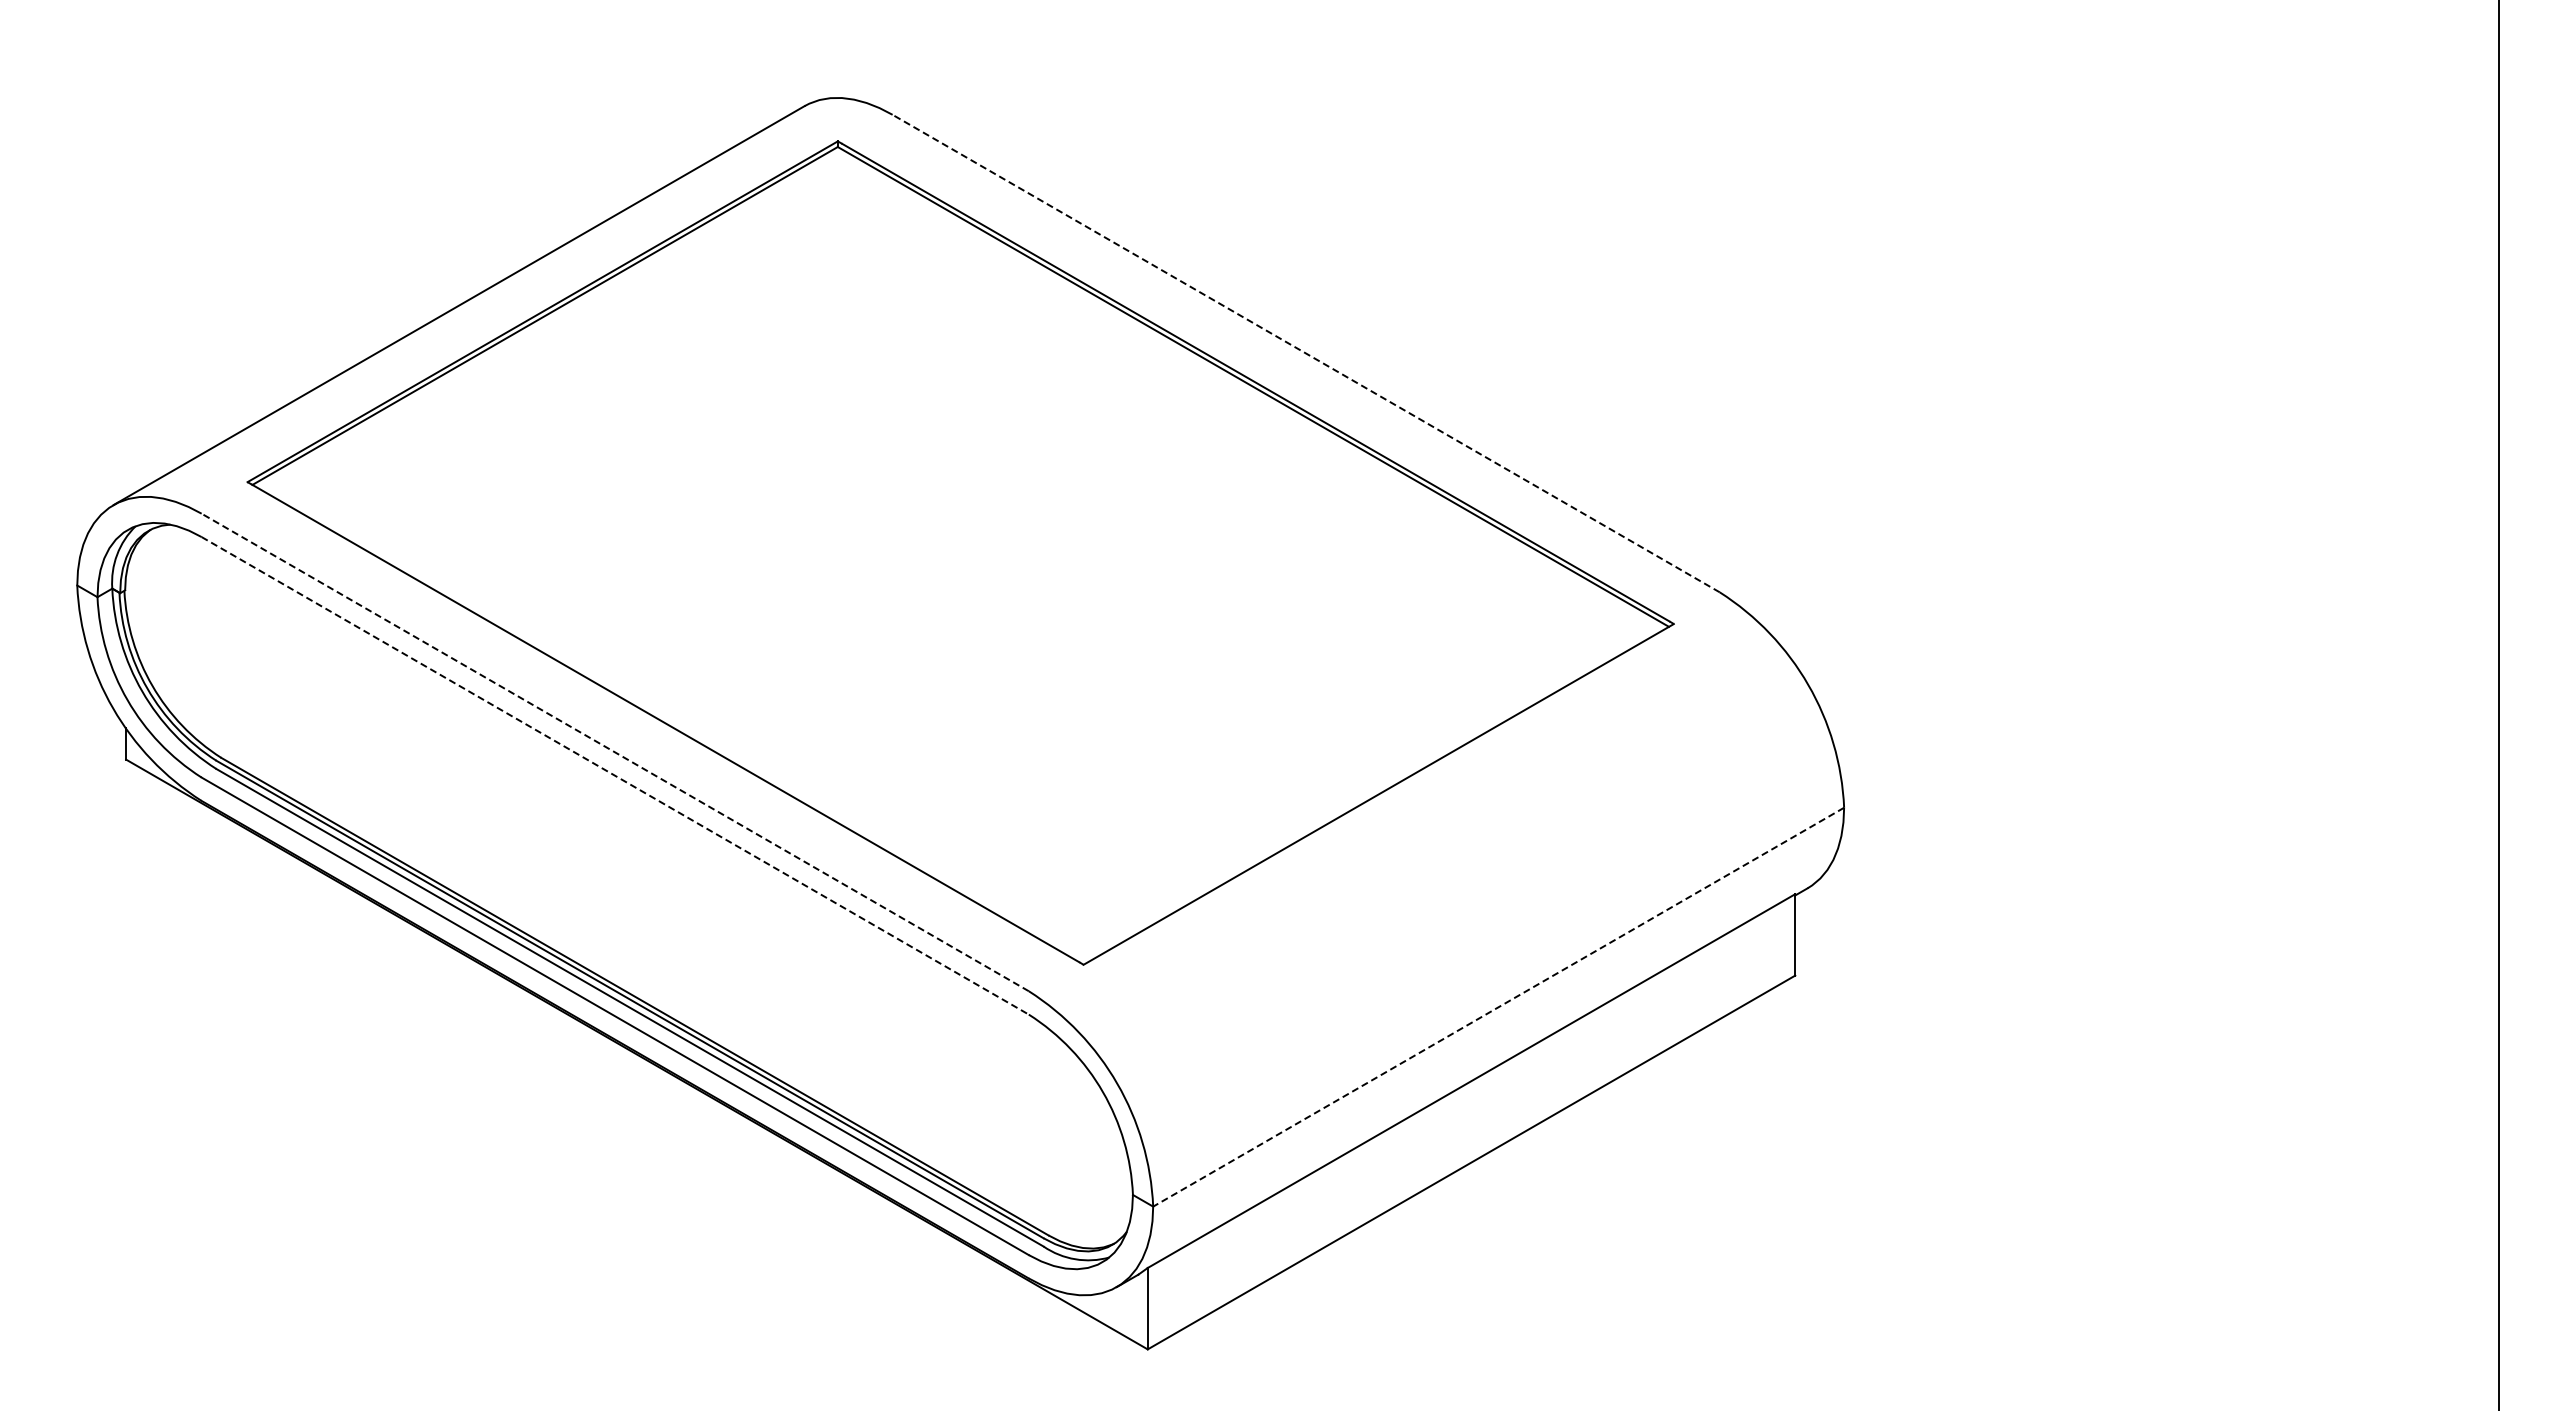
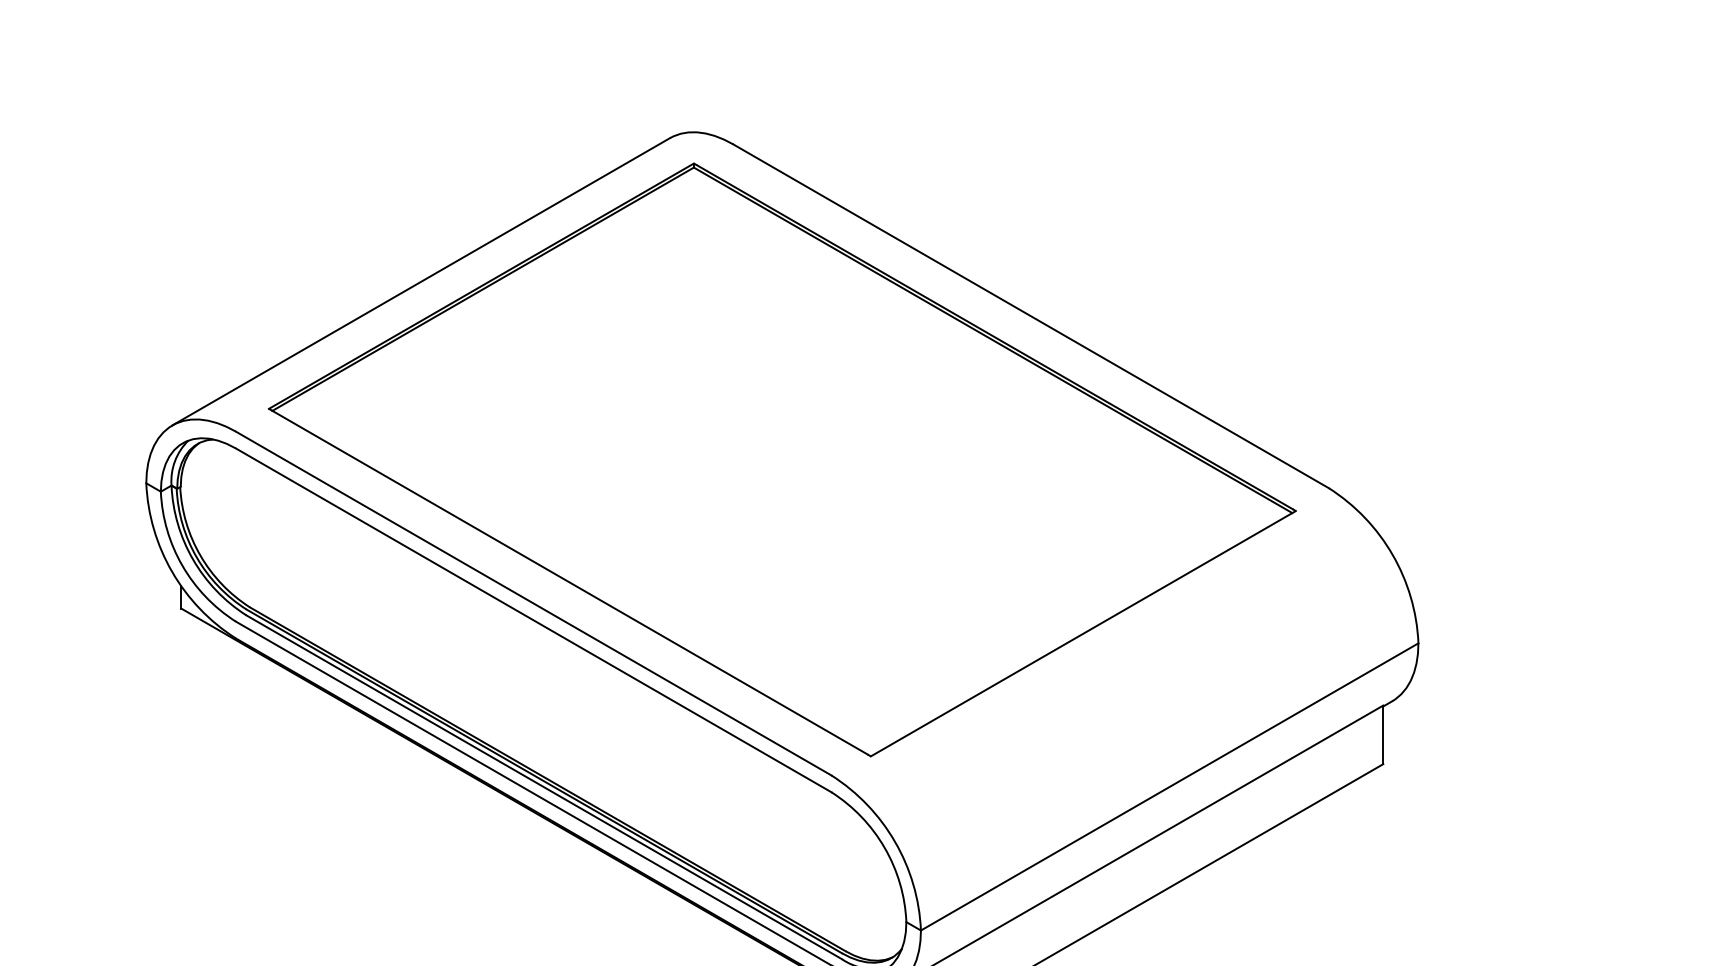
line: (1306, 353) -> (1031, 316), dashed -> solid
line: (615, 752) -> (533, 603), dashed -> solid
line: (615, 775) -> (533, 620), dashed -> solid
line: (1498, 1007) -> (1169, 787), dashed -> solid

